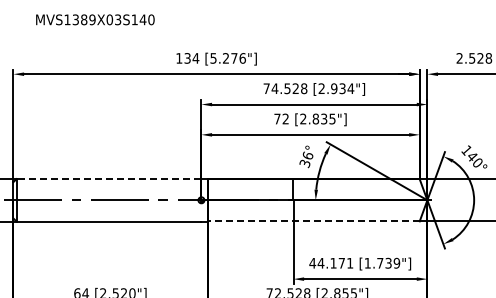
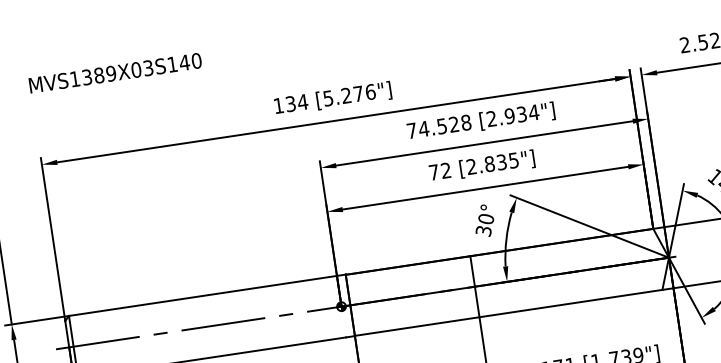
text: (95, 19) -> (115, 72), moved
text: (307, 154) -> (485, 217), 36° -> 30°
line: (108, 179) -> (202, 296), dashed -> solid
line: (313, 221) -> (508, 313), dashed -> solid

